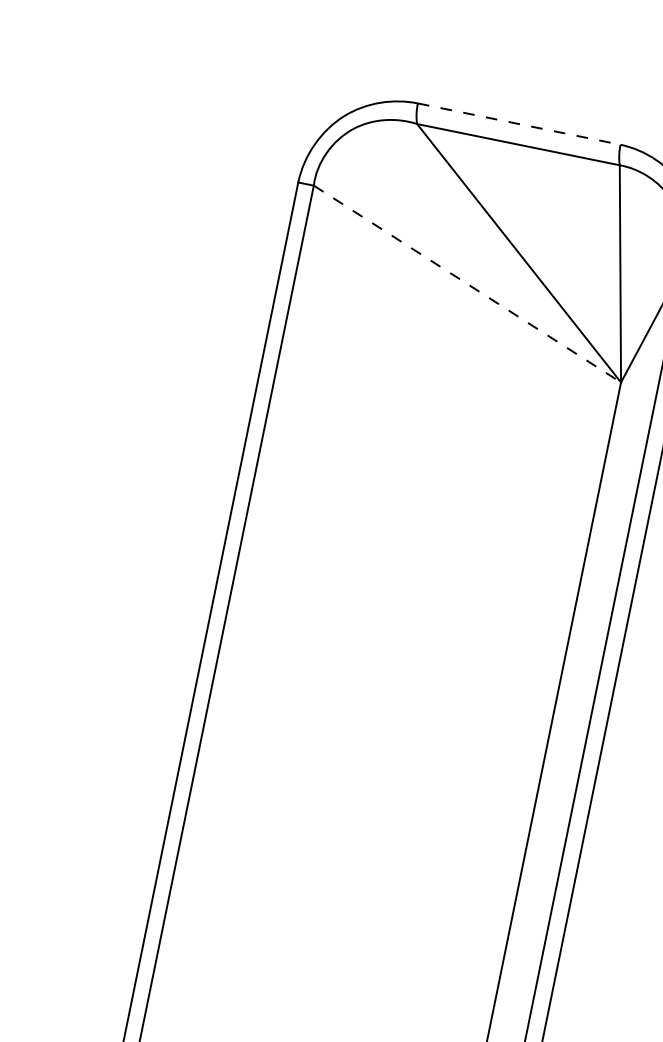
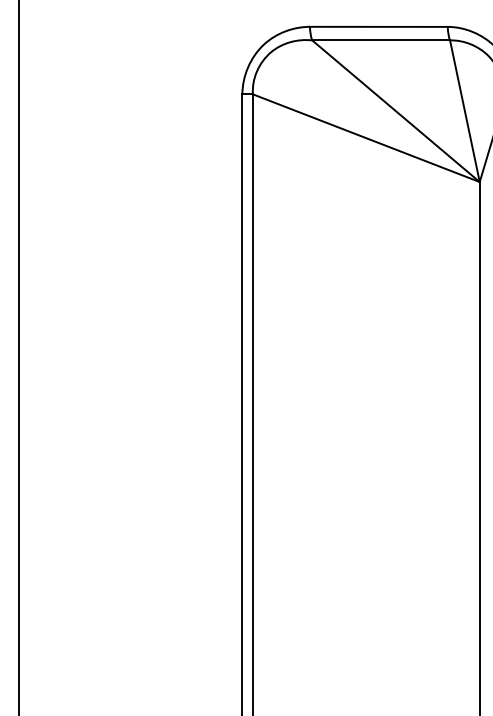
line: (518, 123) -> (378, 26), dashed -> solid
line: (467, 284) -> (366, 138), dashed -> solid

